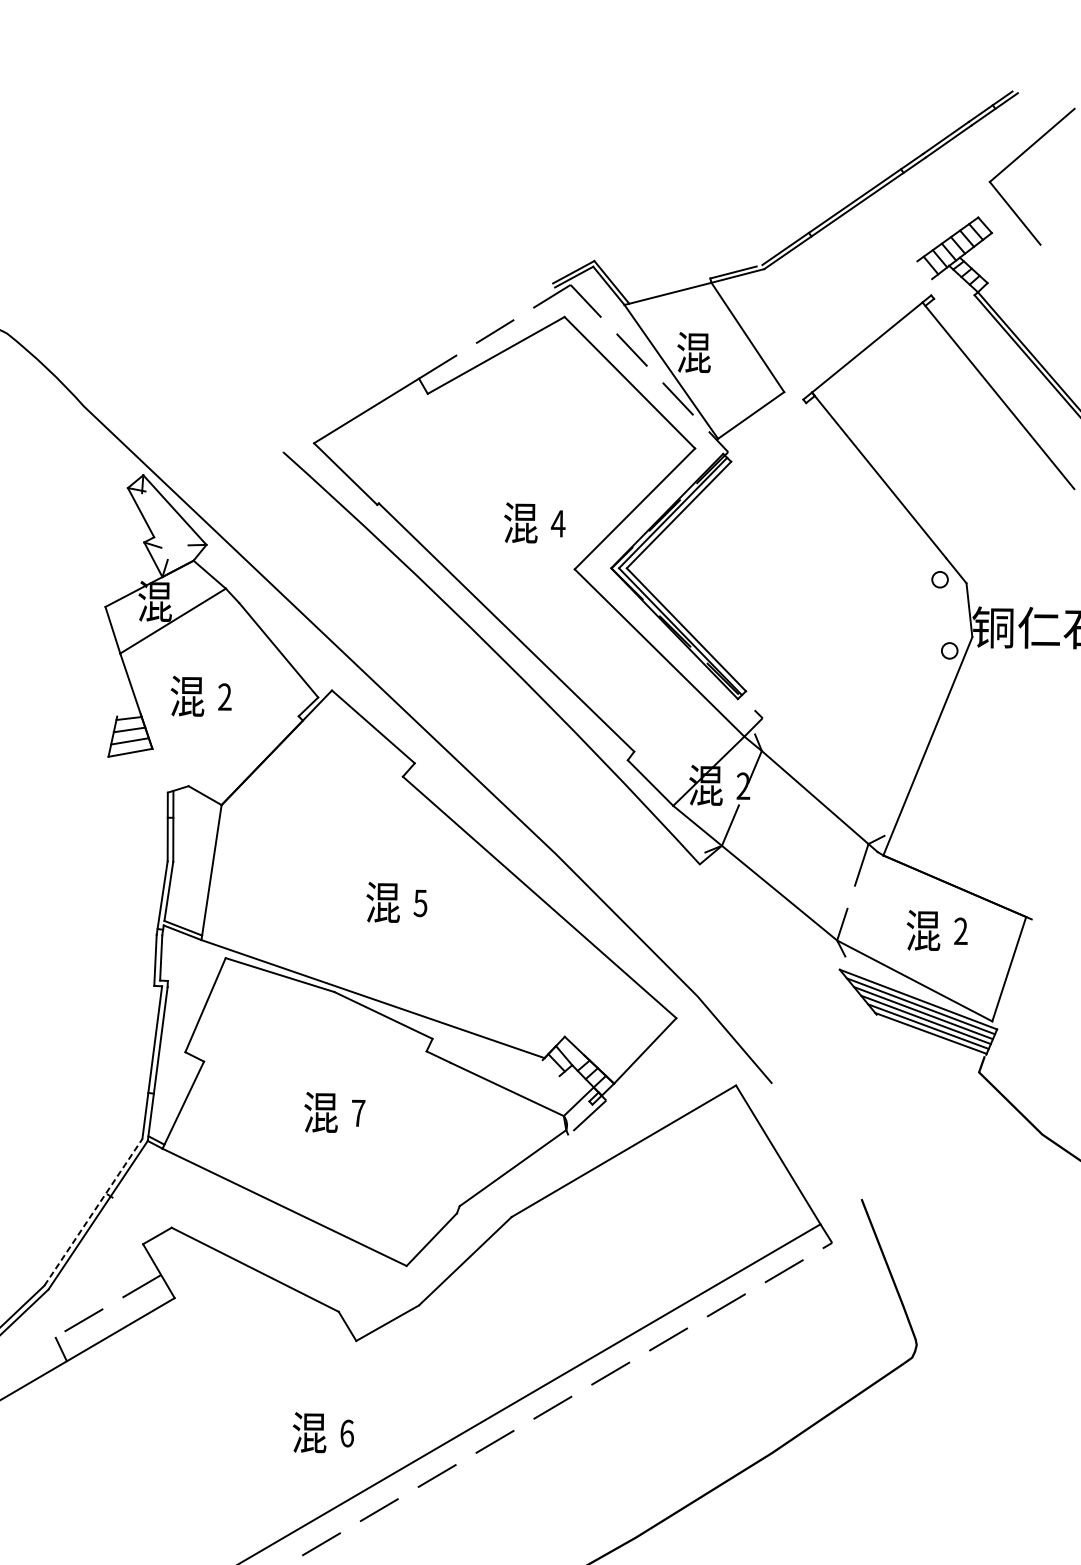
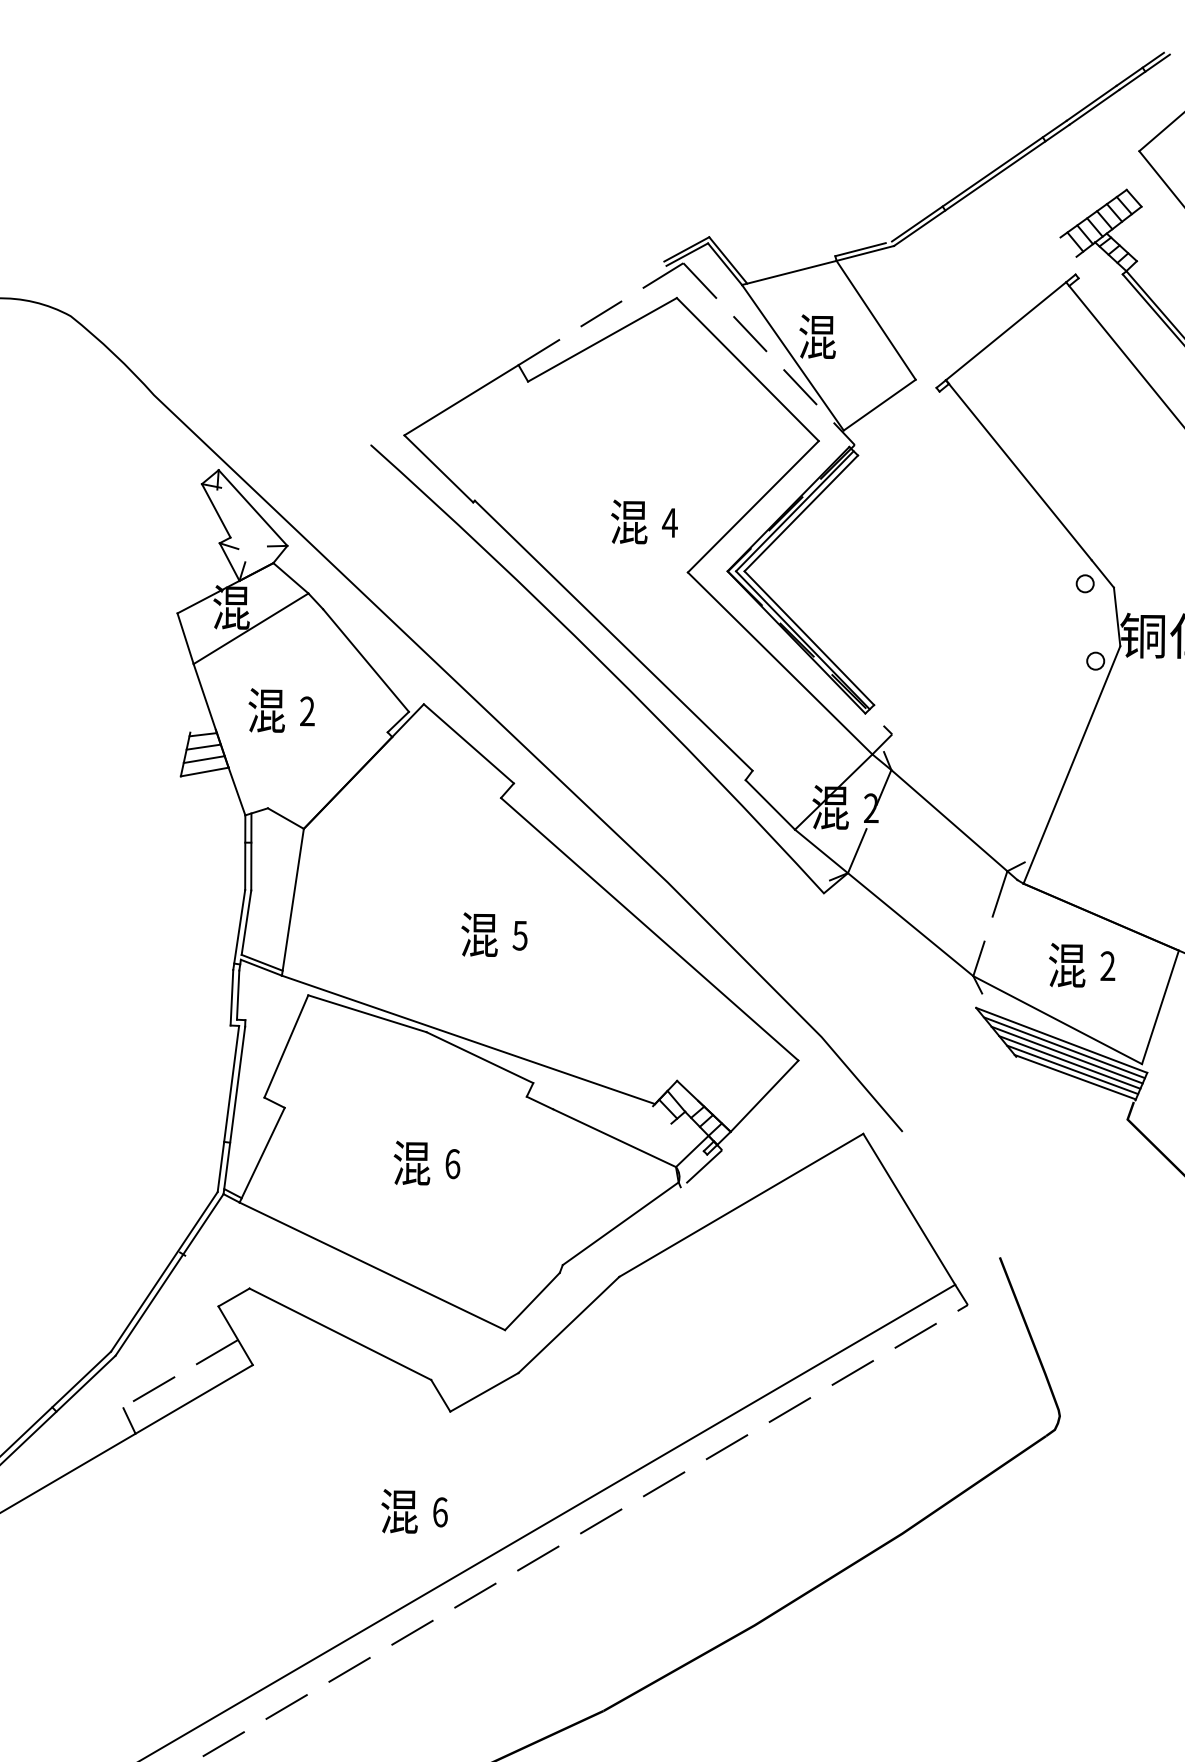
line: (159, 770) -> (236, 791), added
text: (358, 1113) -> (452, 1164), 7 -> 6
line: (93, 1212) -> (164, 1271), dashed -> solid

